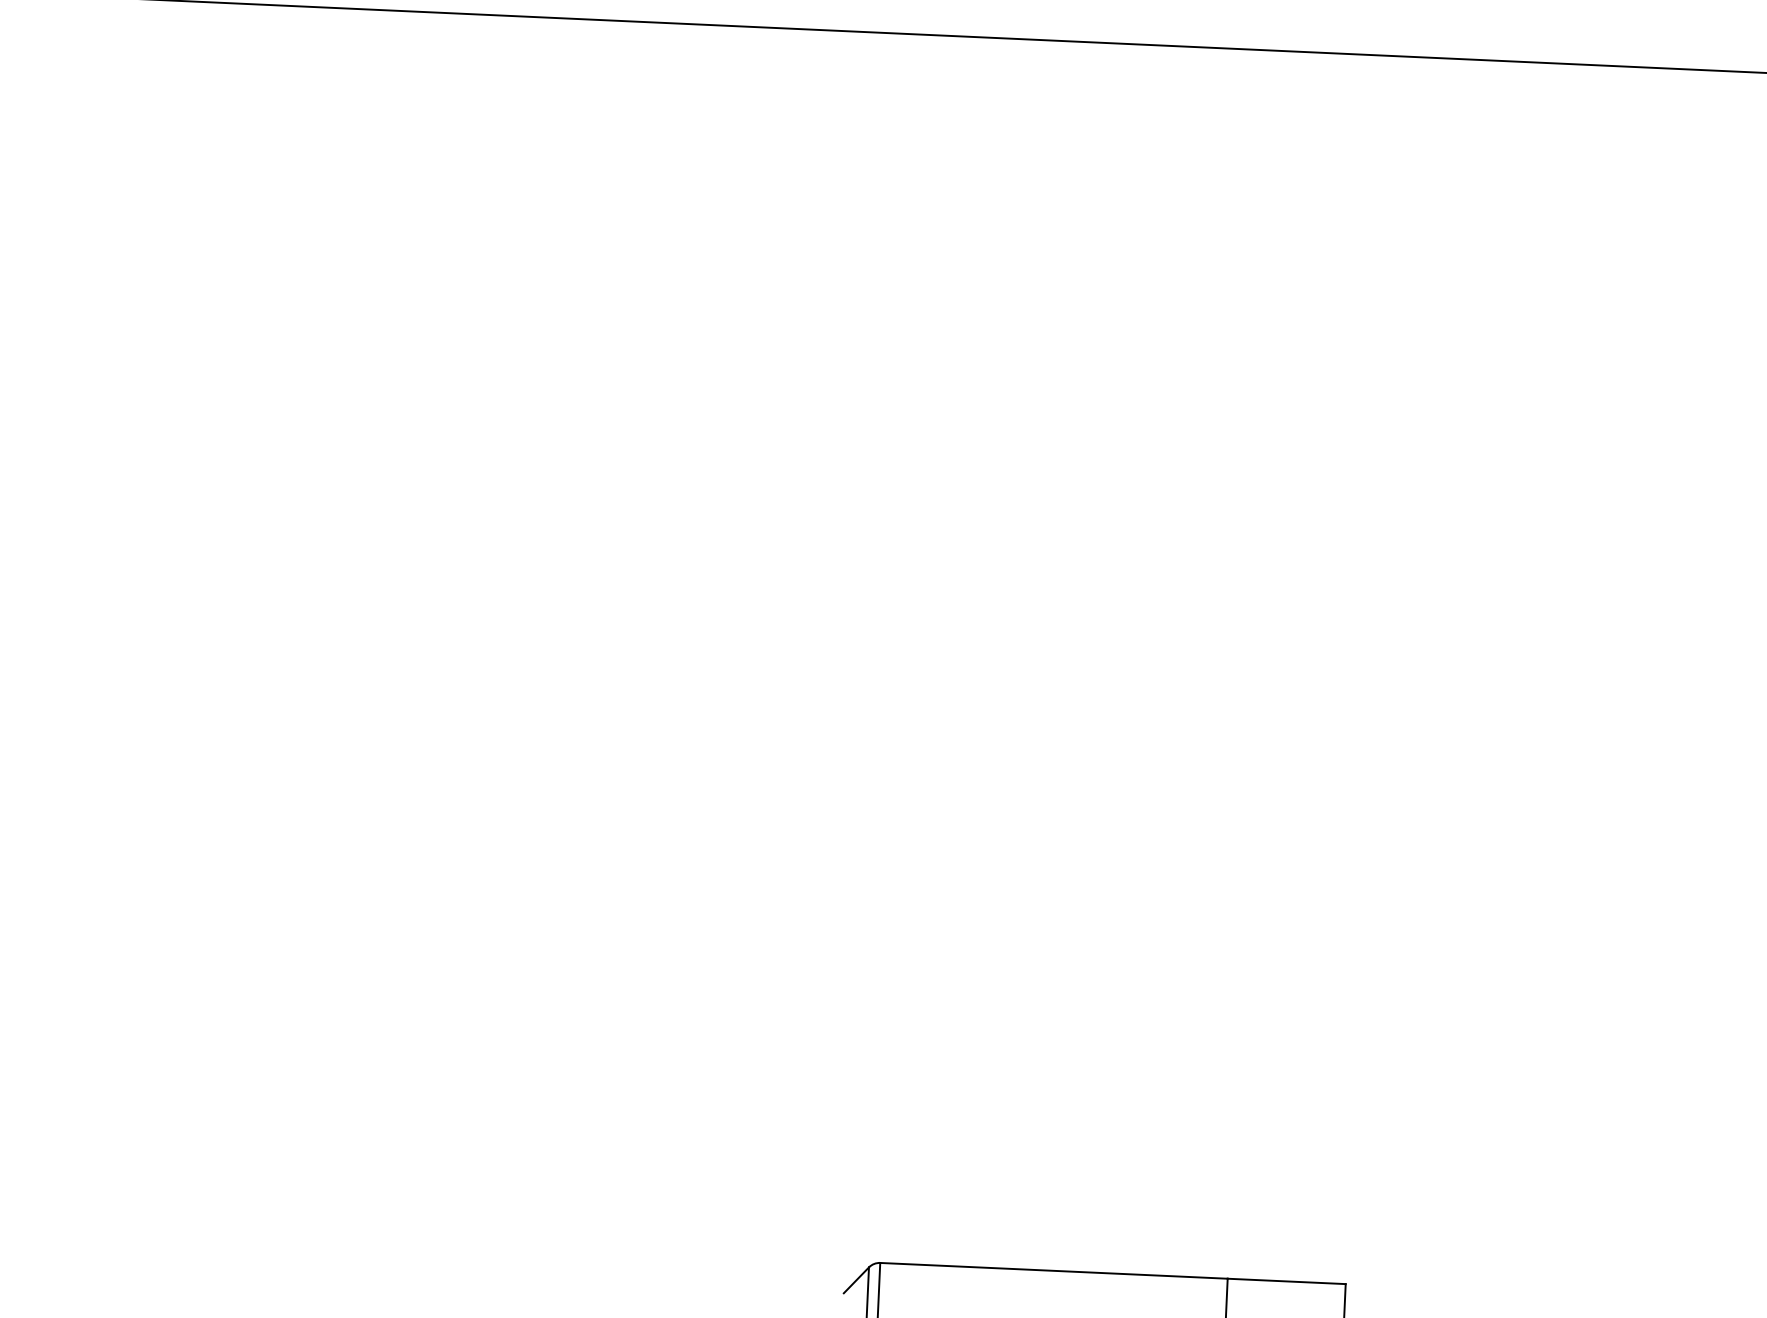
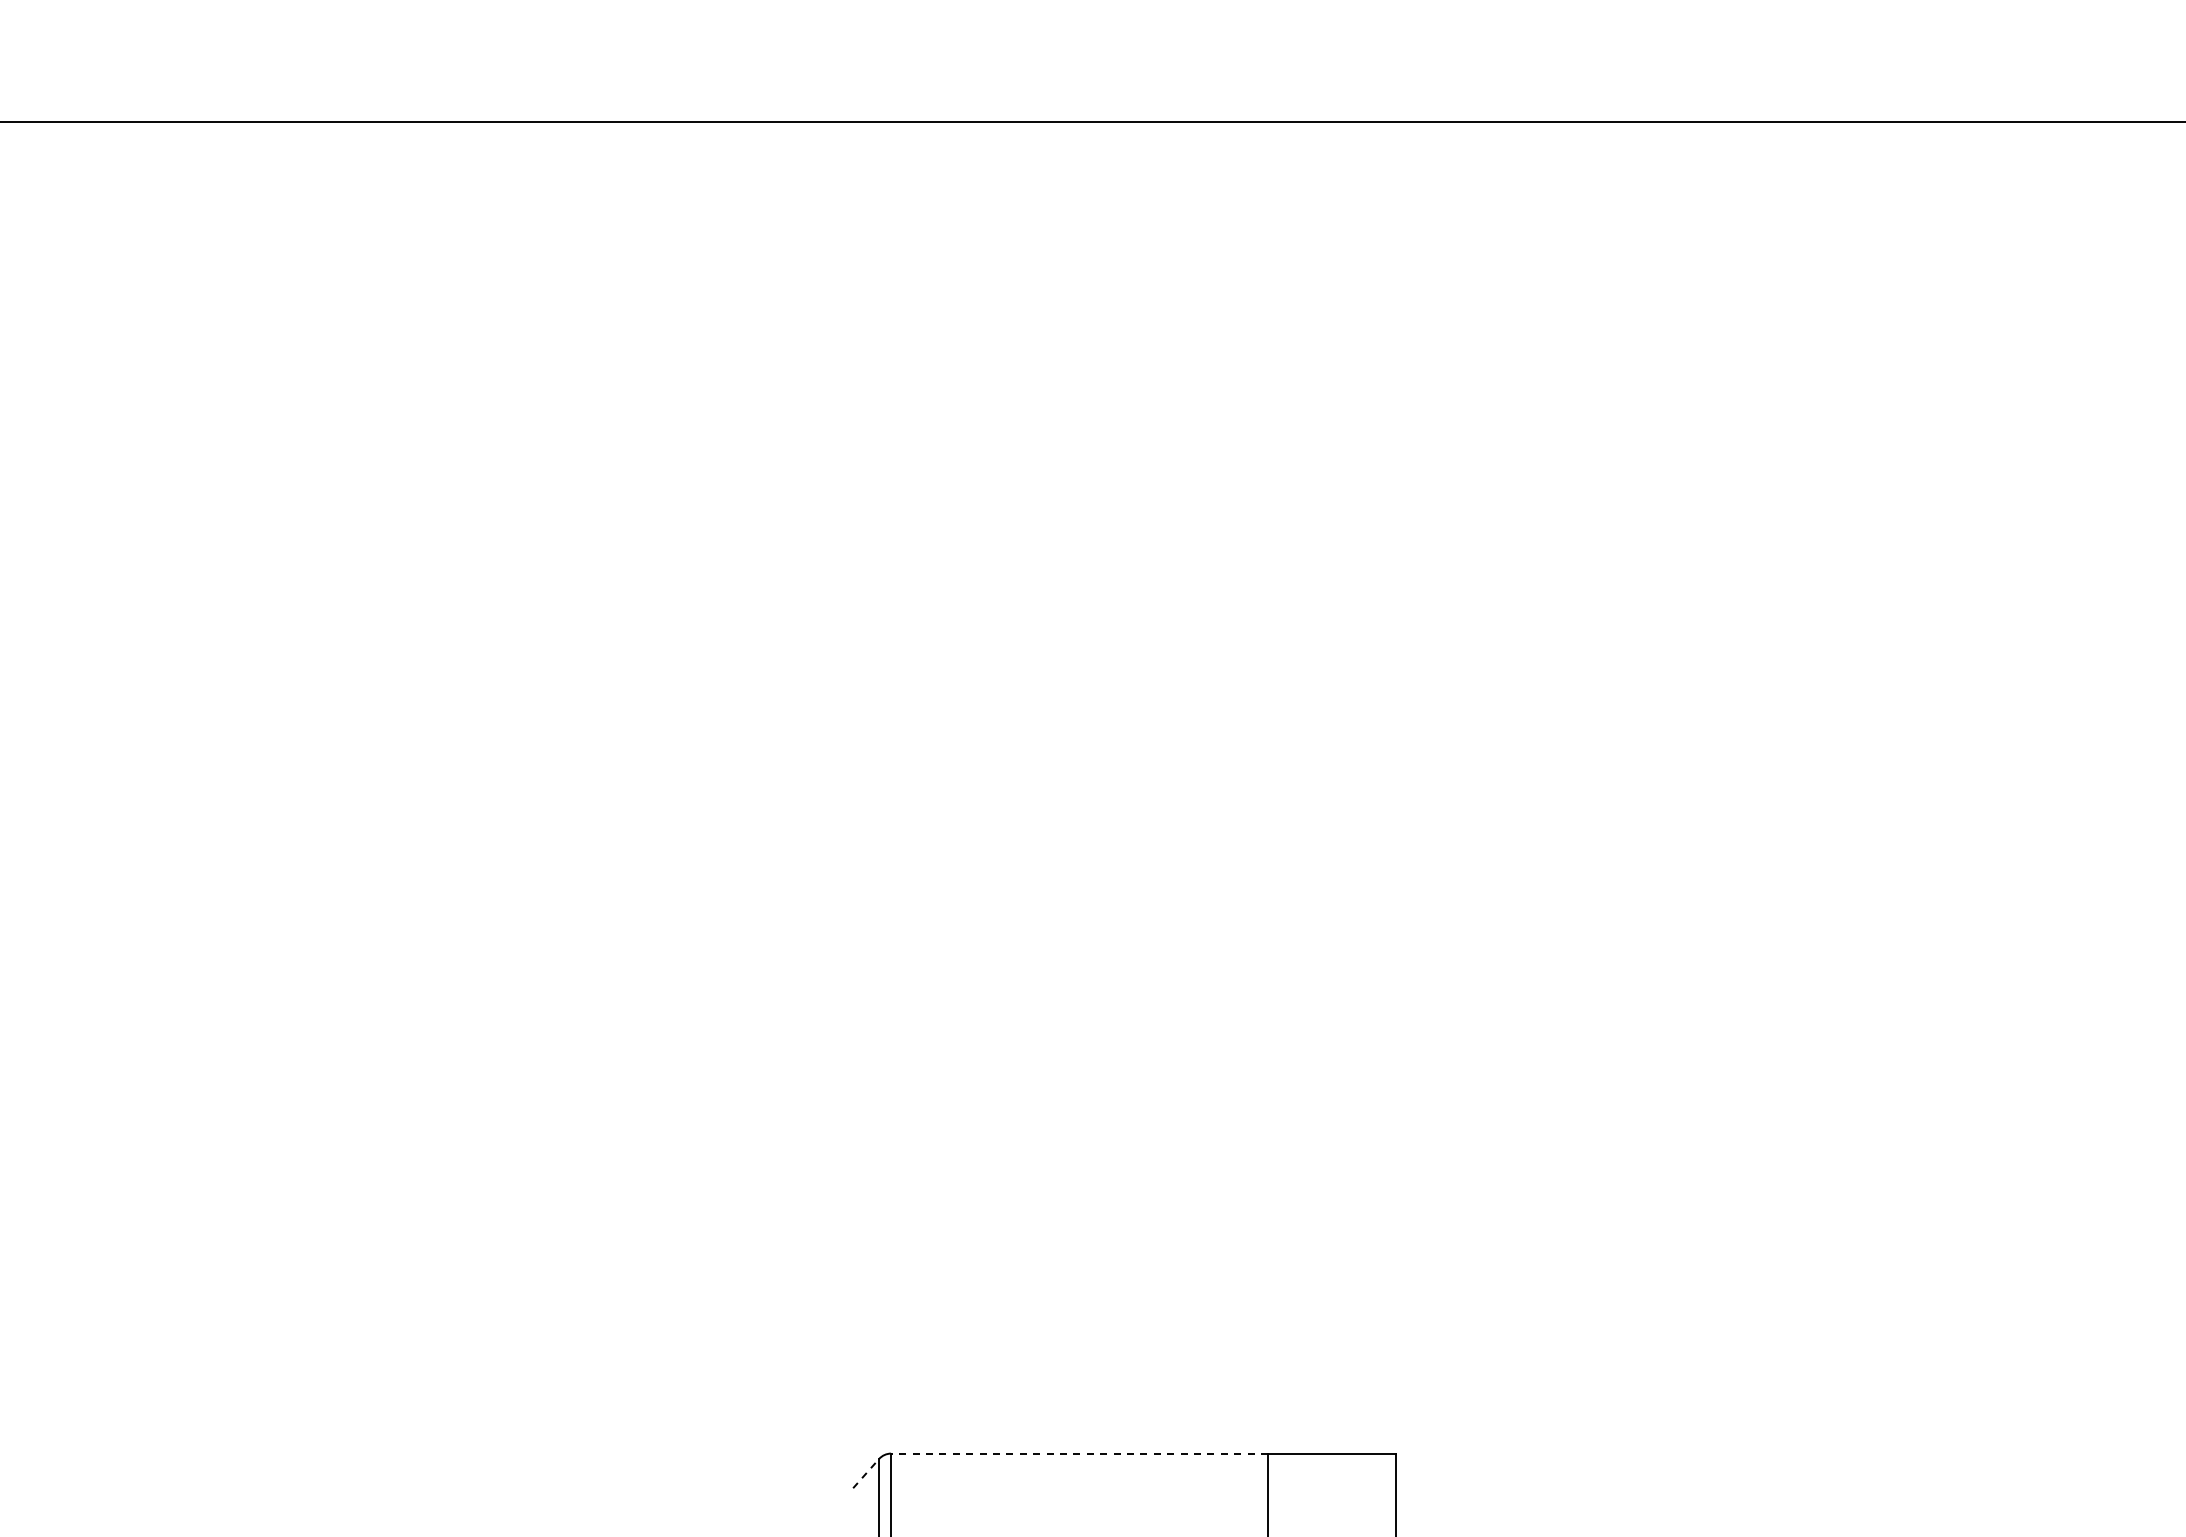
line: (1053, 1270) -> (1079, 1453), solid -> dashed
line: (856, 1280) -> (866, 1473), solid -> dashed

